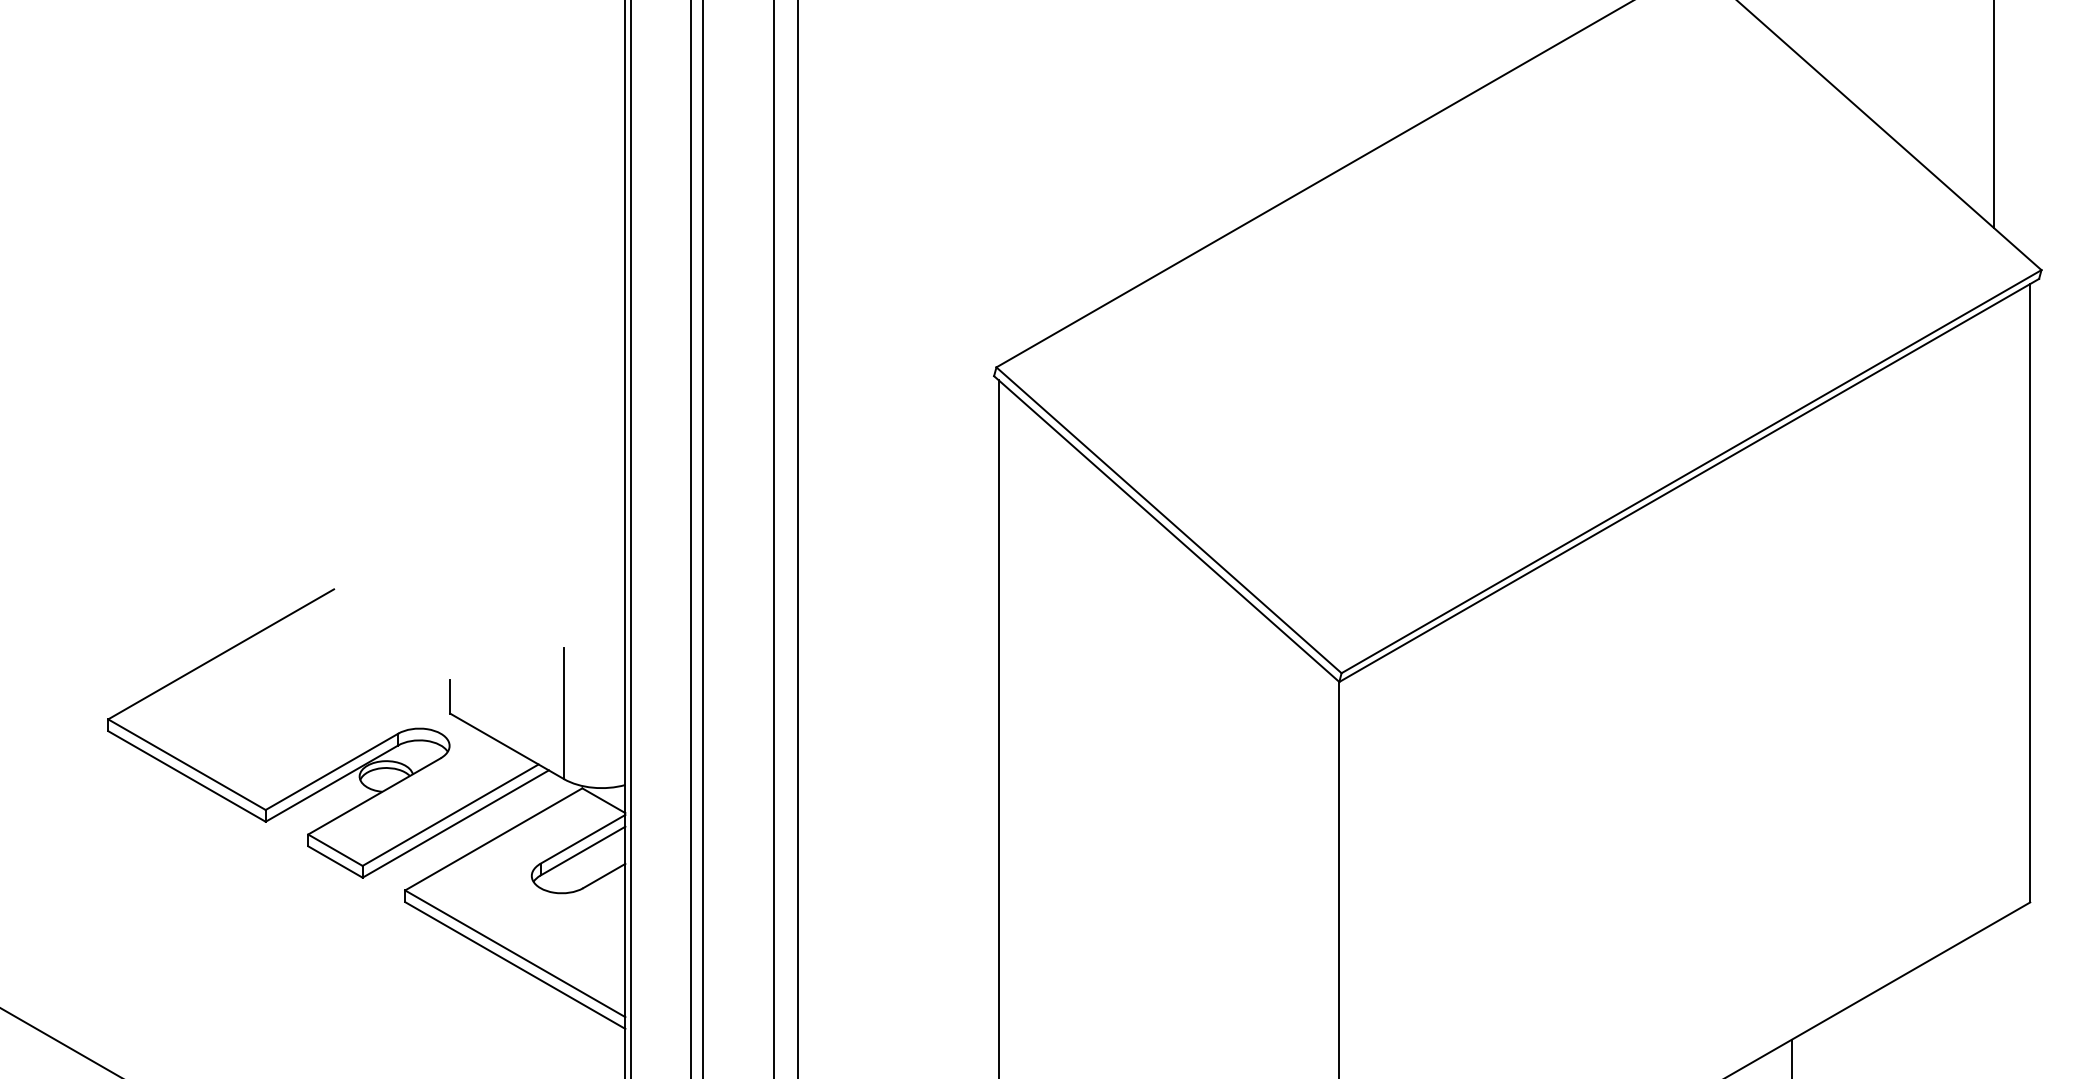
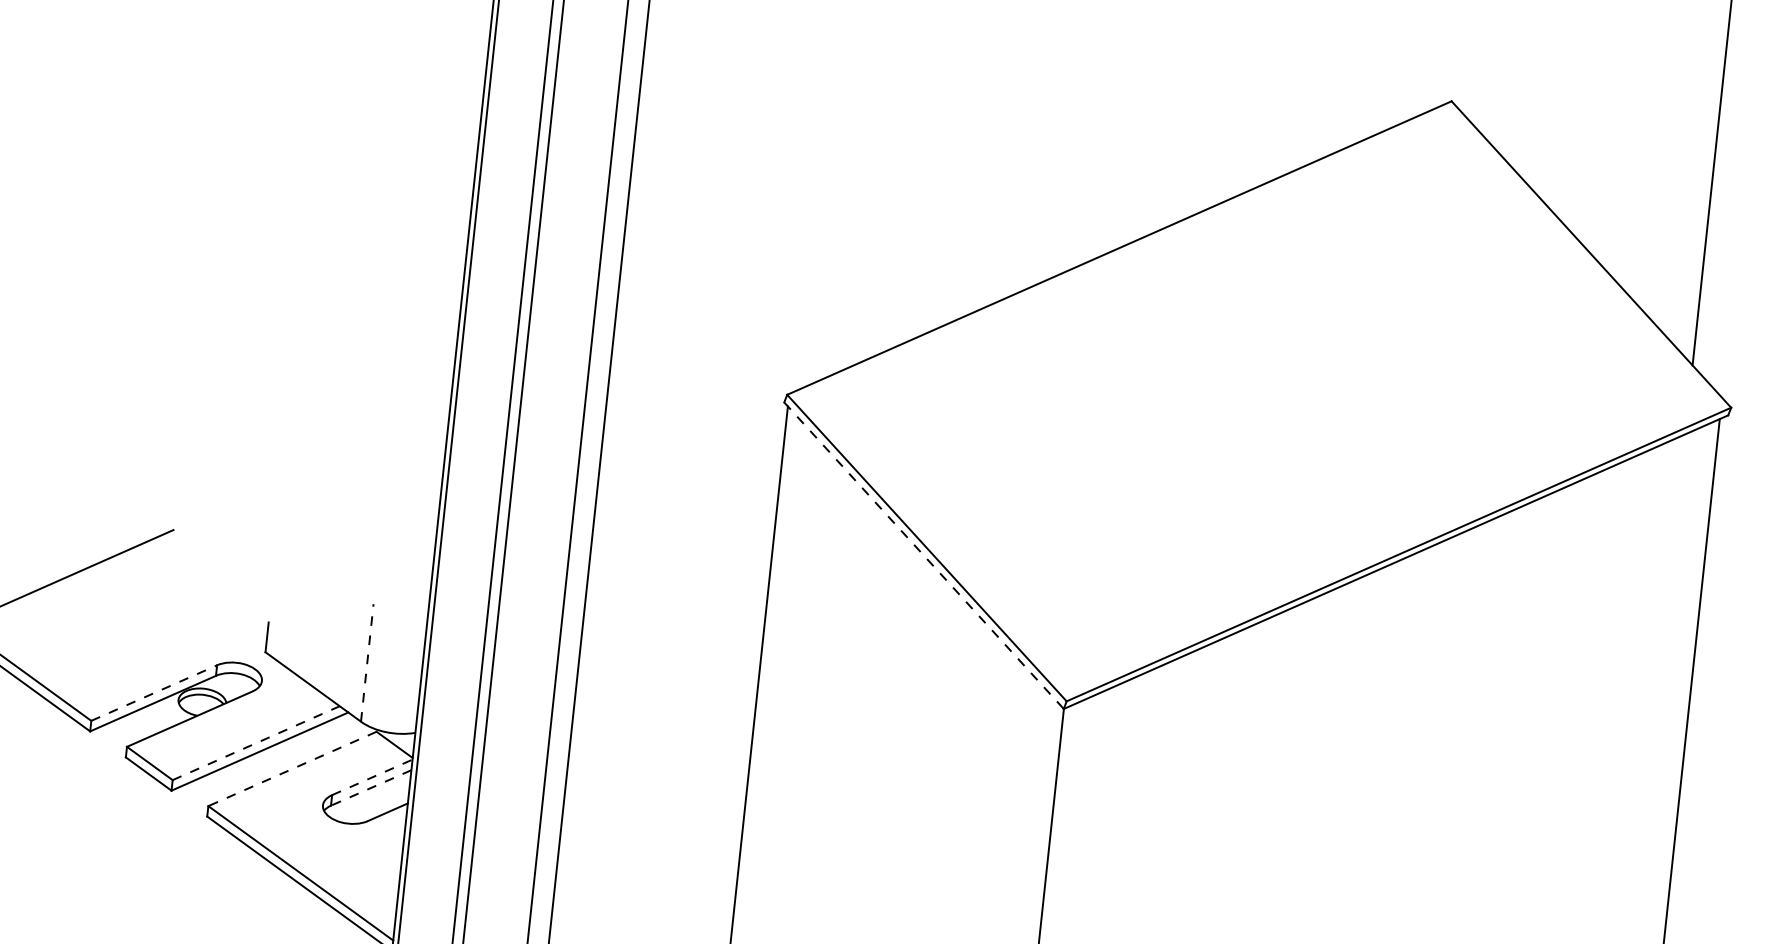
line: (1166, 529) -> (923, 556), solid -> dashed
line: (563, 713) -> (366, 663), solid -> dashed
line: (332, 771) -> (154, 692), solid -> dashed
line: (450, 815) -> (256, 743), solid -> dashed
line: (493, 839) -> (292, 769), solid -> dashed
line: (583, 839) -> (372, 777), solid -> dashed
line: (583, 851) -> (371, 788), solid -> dashed

